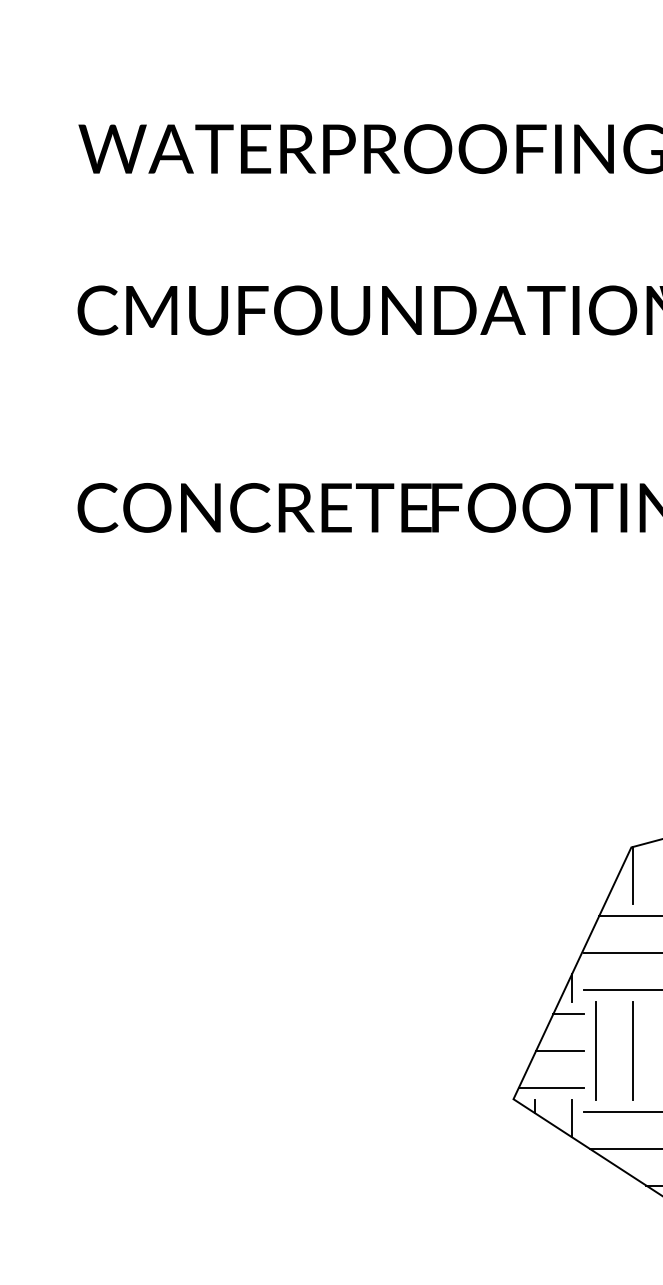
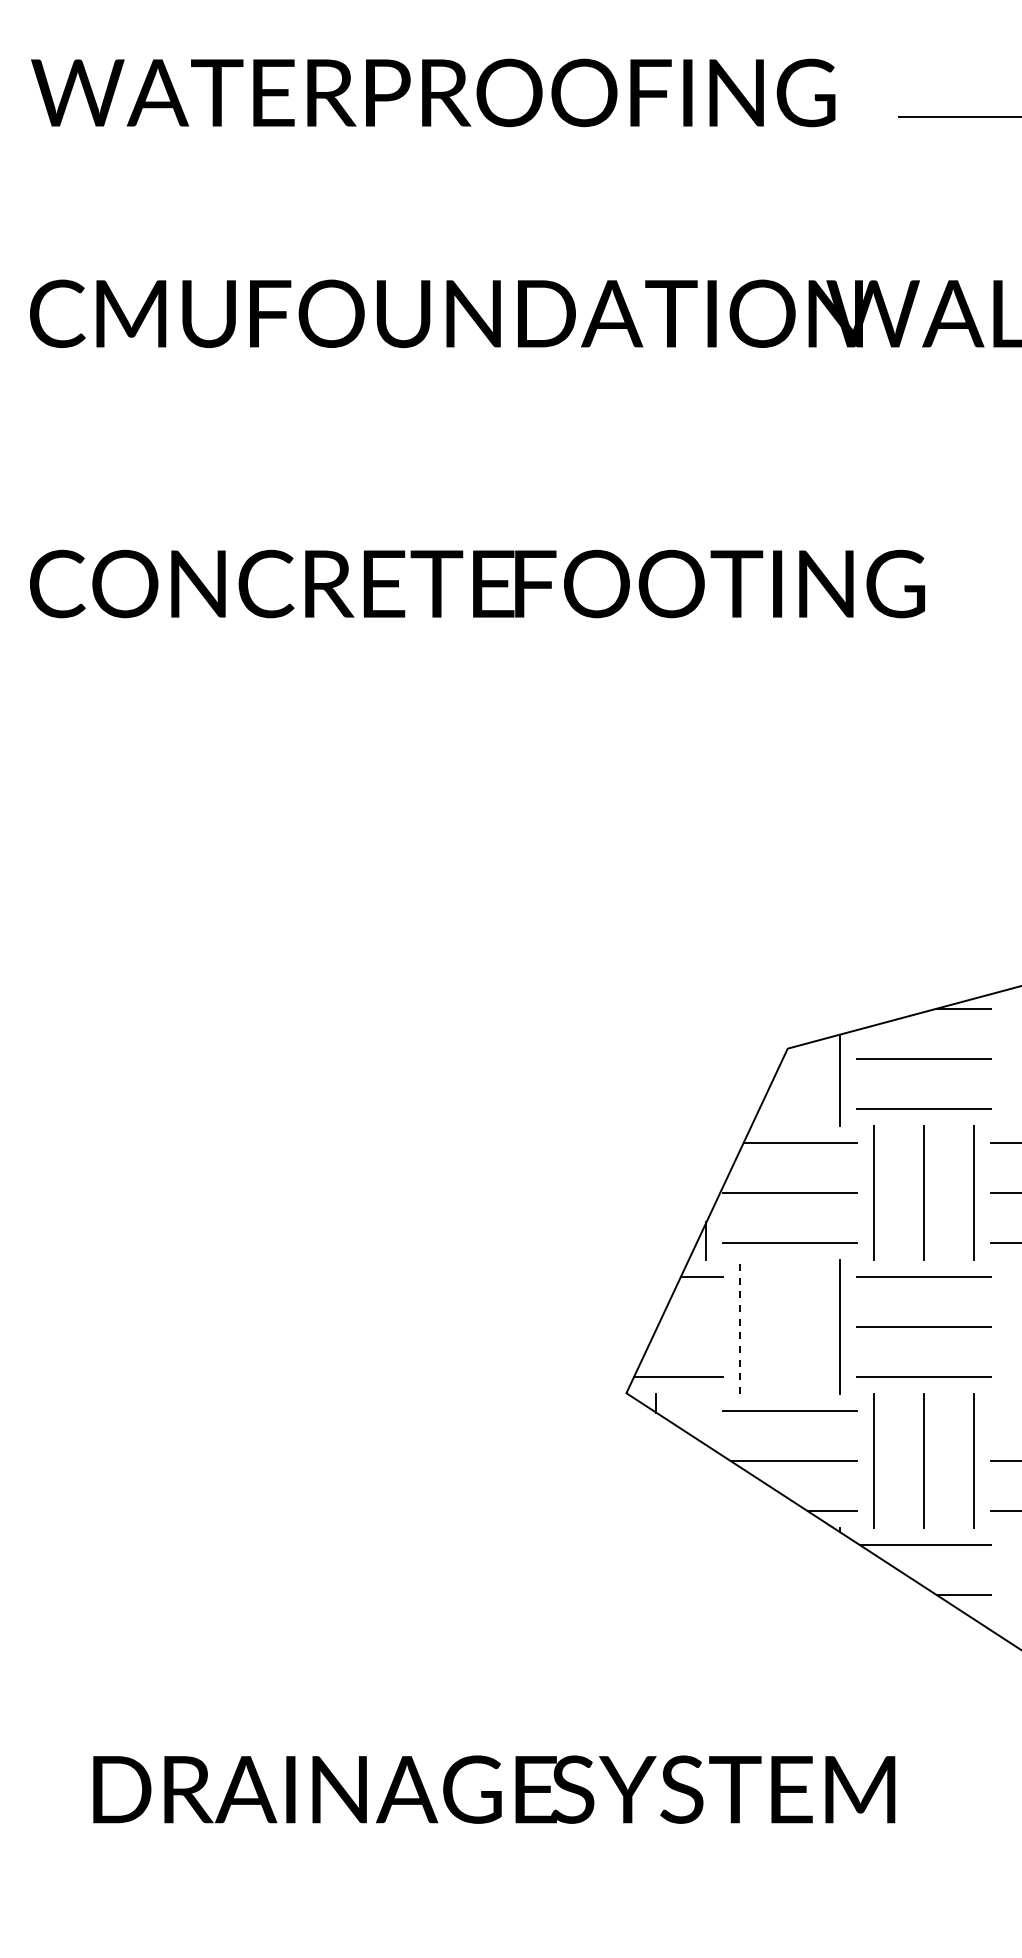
line: (633, 875) -> (790, 1086), removed
line: (596, 1050) -> (739, 1326), solid -> dashed
line: (632, 1050) -> (789, 1326), removed
line: (560, 1051) -> (690, 1327), removed
line: (572, 1118) -> (706, 1419), removed

